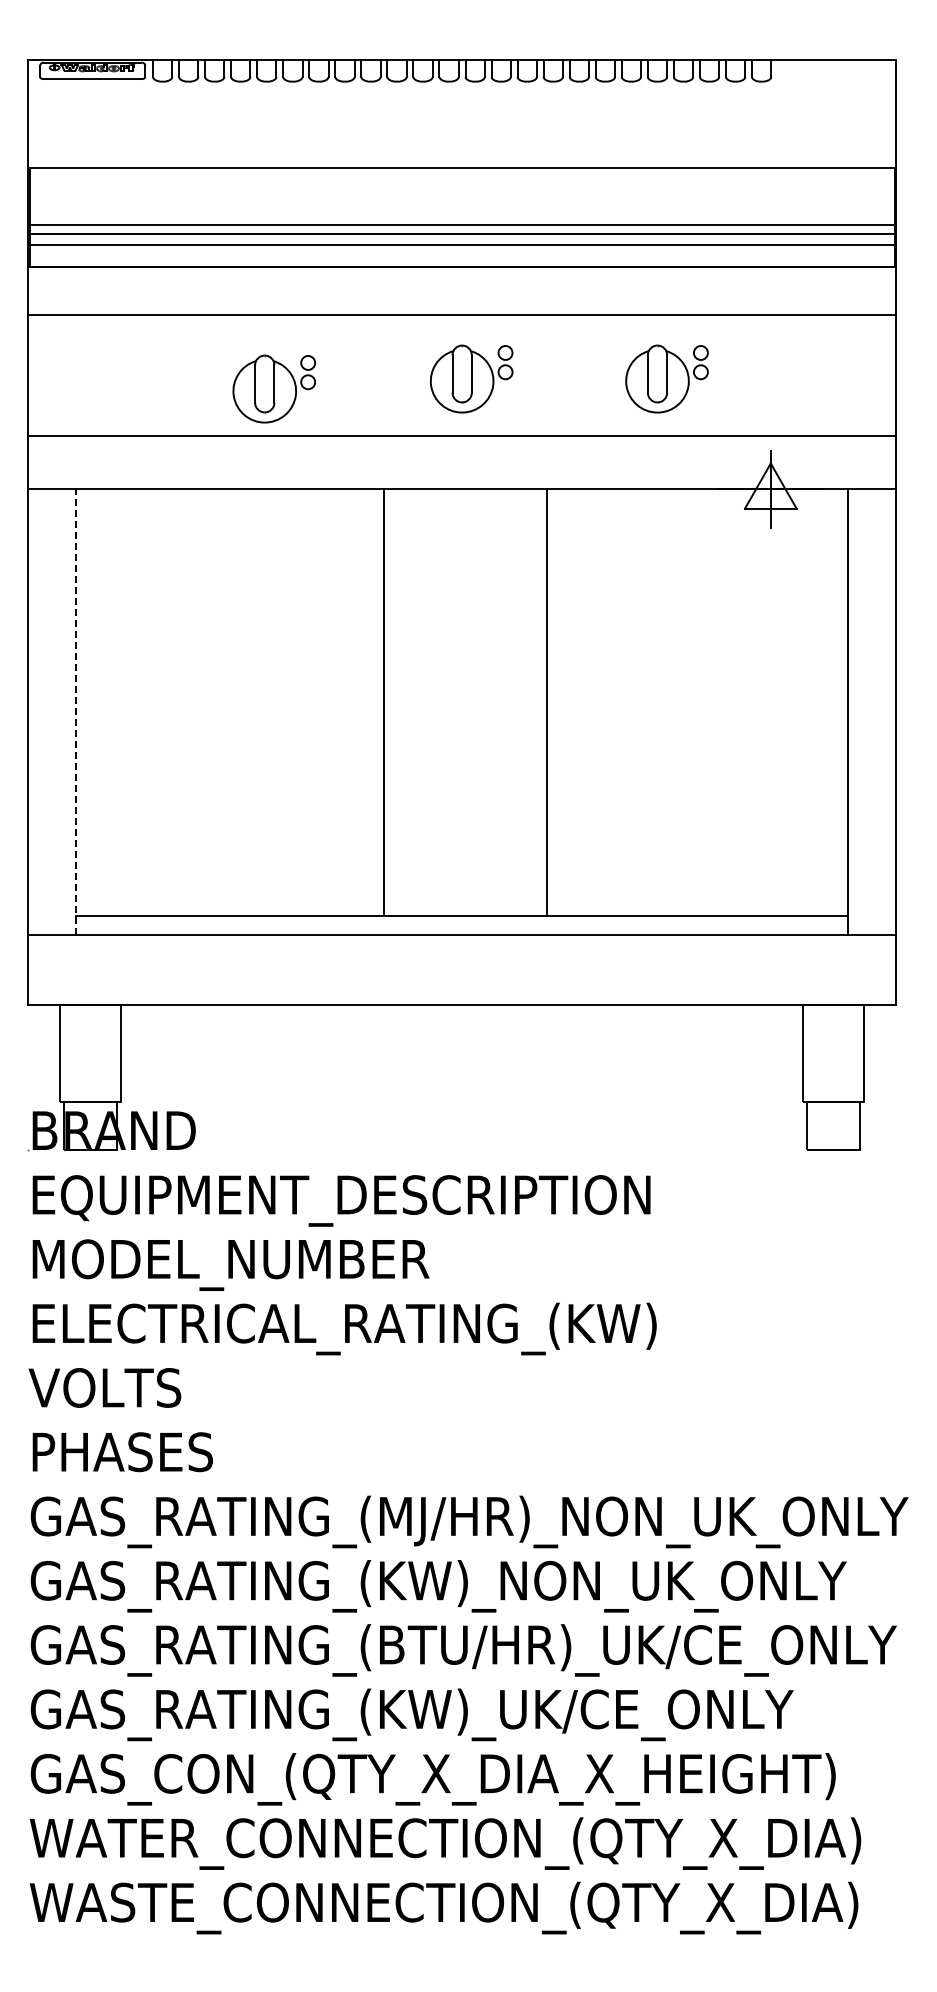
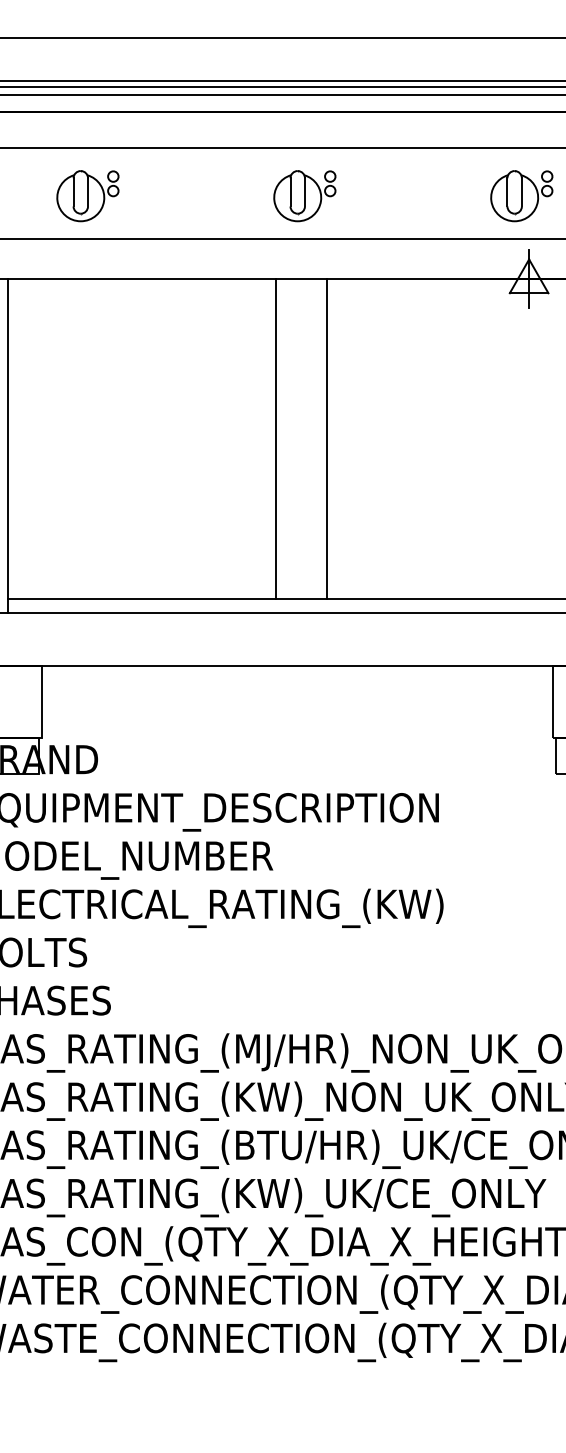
part: (666, 378) -> (521, 195), moved
part: (273, 388) -> (87, 195), moved
line: (383, 702) -> (275, 438), moved
line: (547, 702) -> (327, 438), moved
line: (76, 711) -> (8, 445), dashed -> solid

